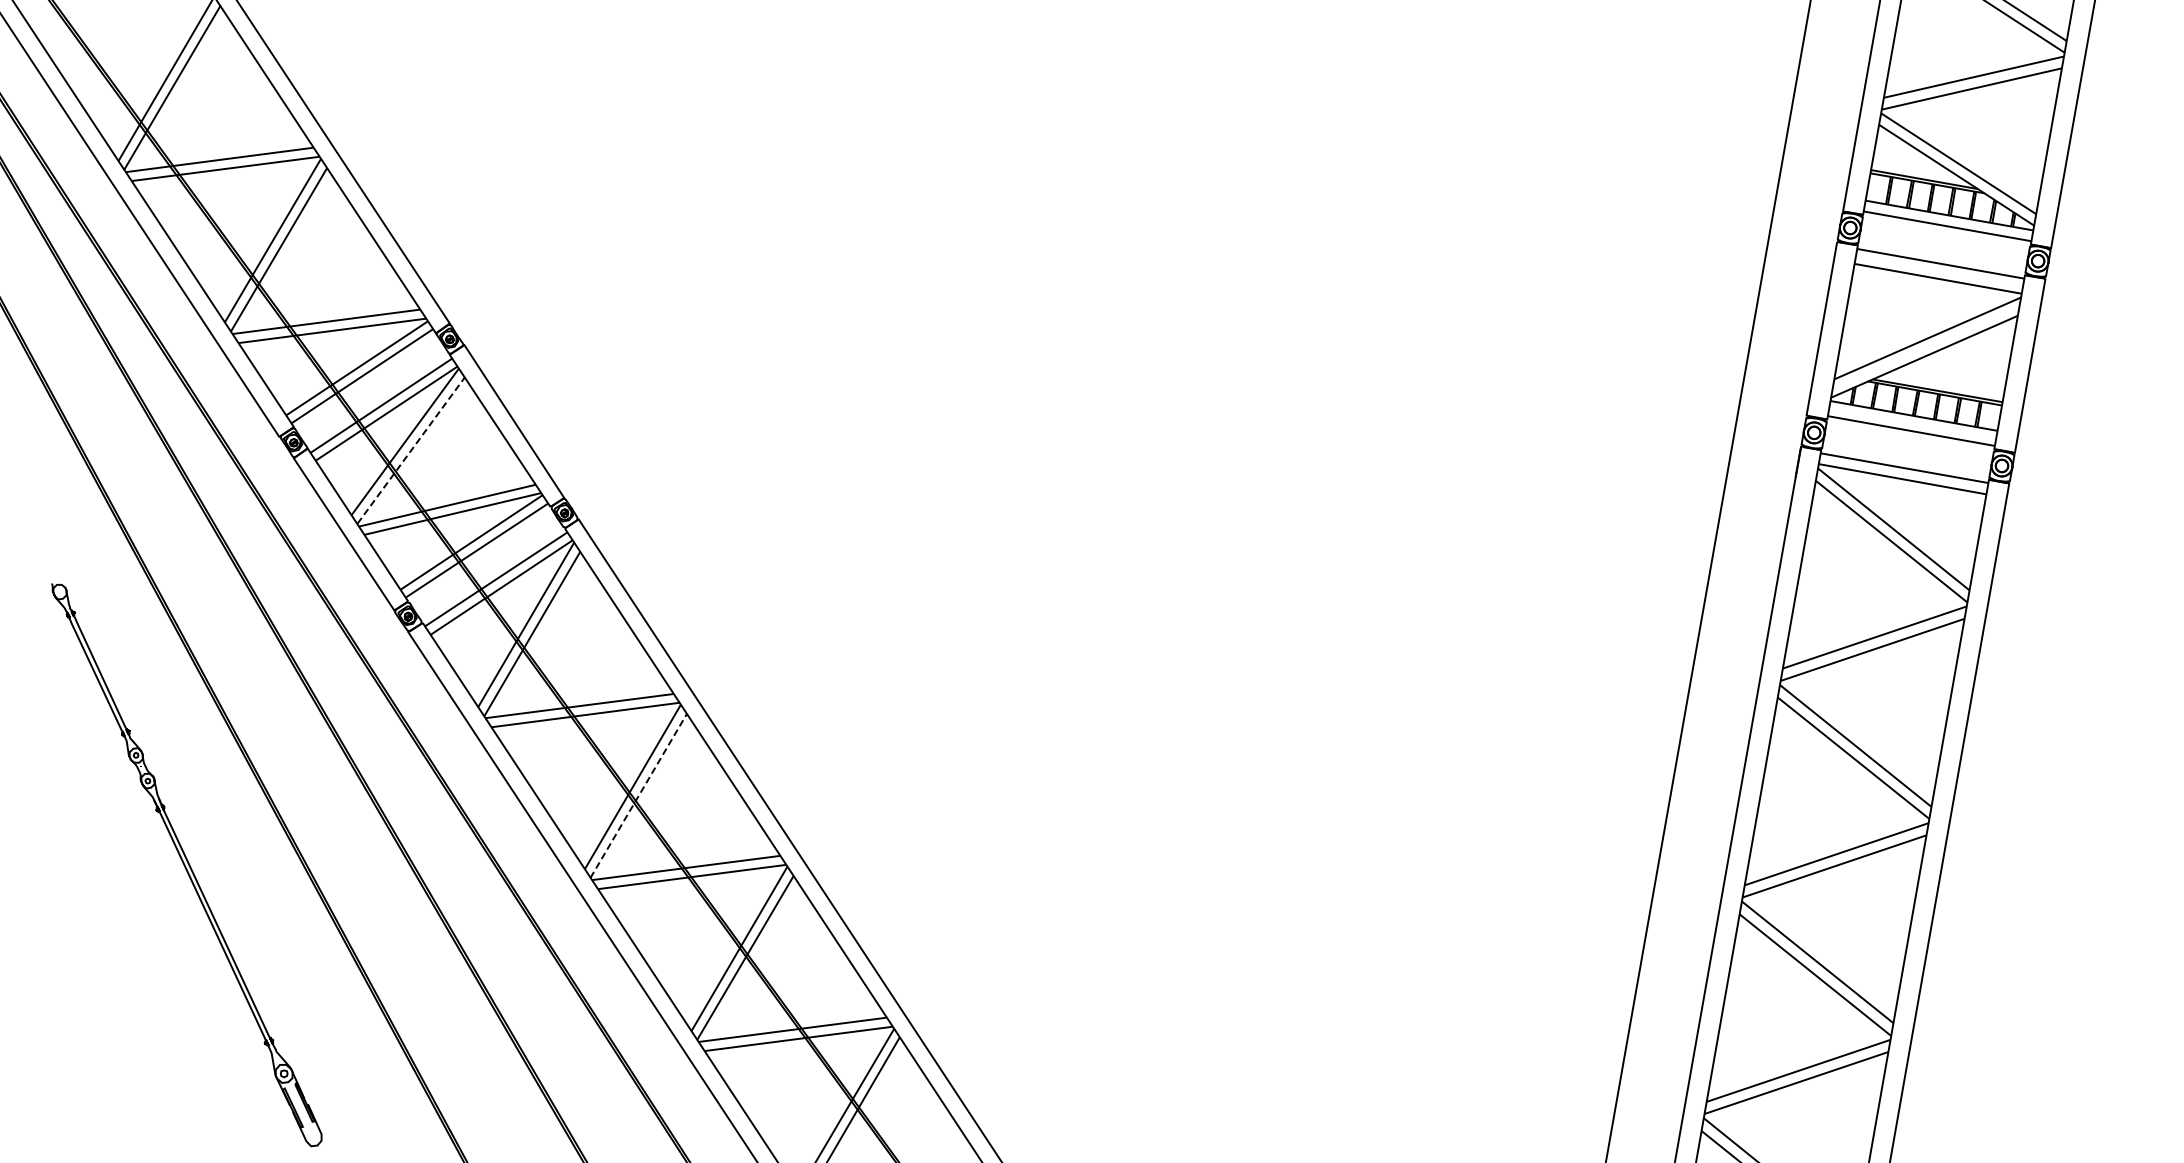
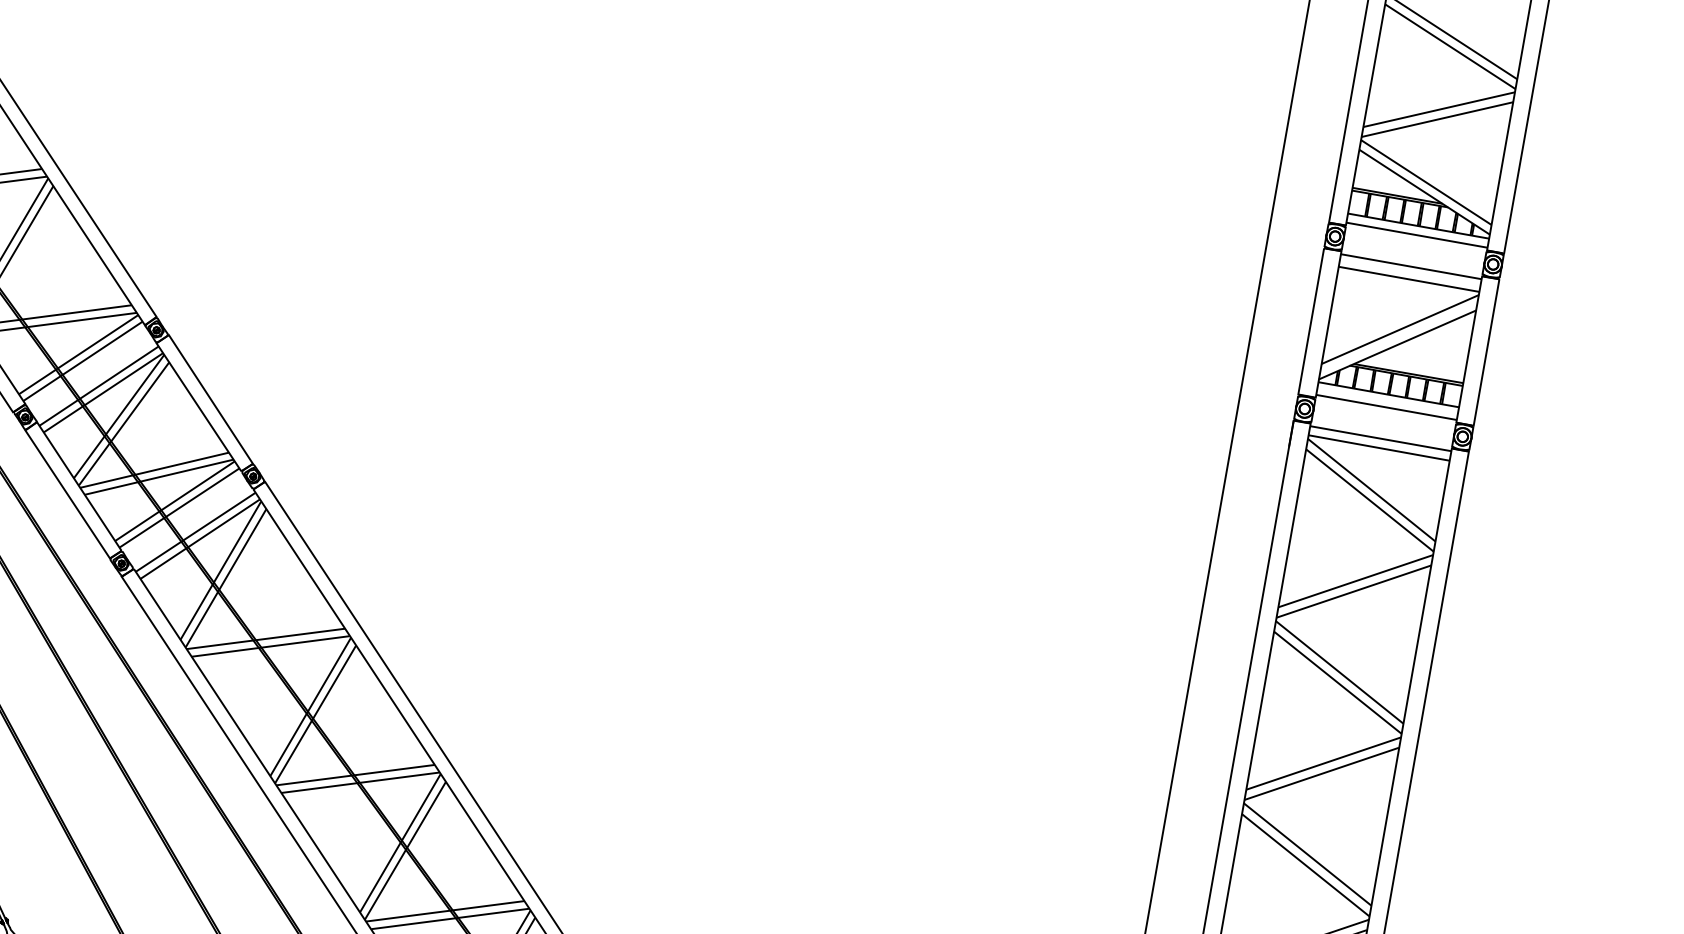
line: (411, 450) -> (124, 423), dashed -> solid
line: (638, 795) -> (315, 714), dashed -> solid

